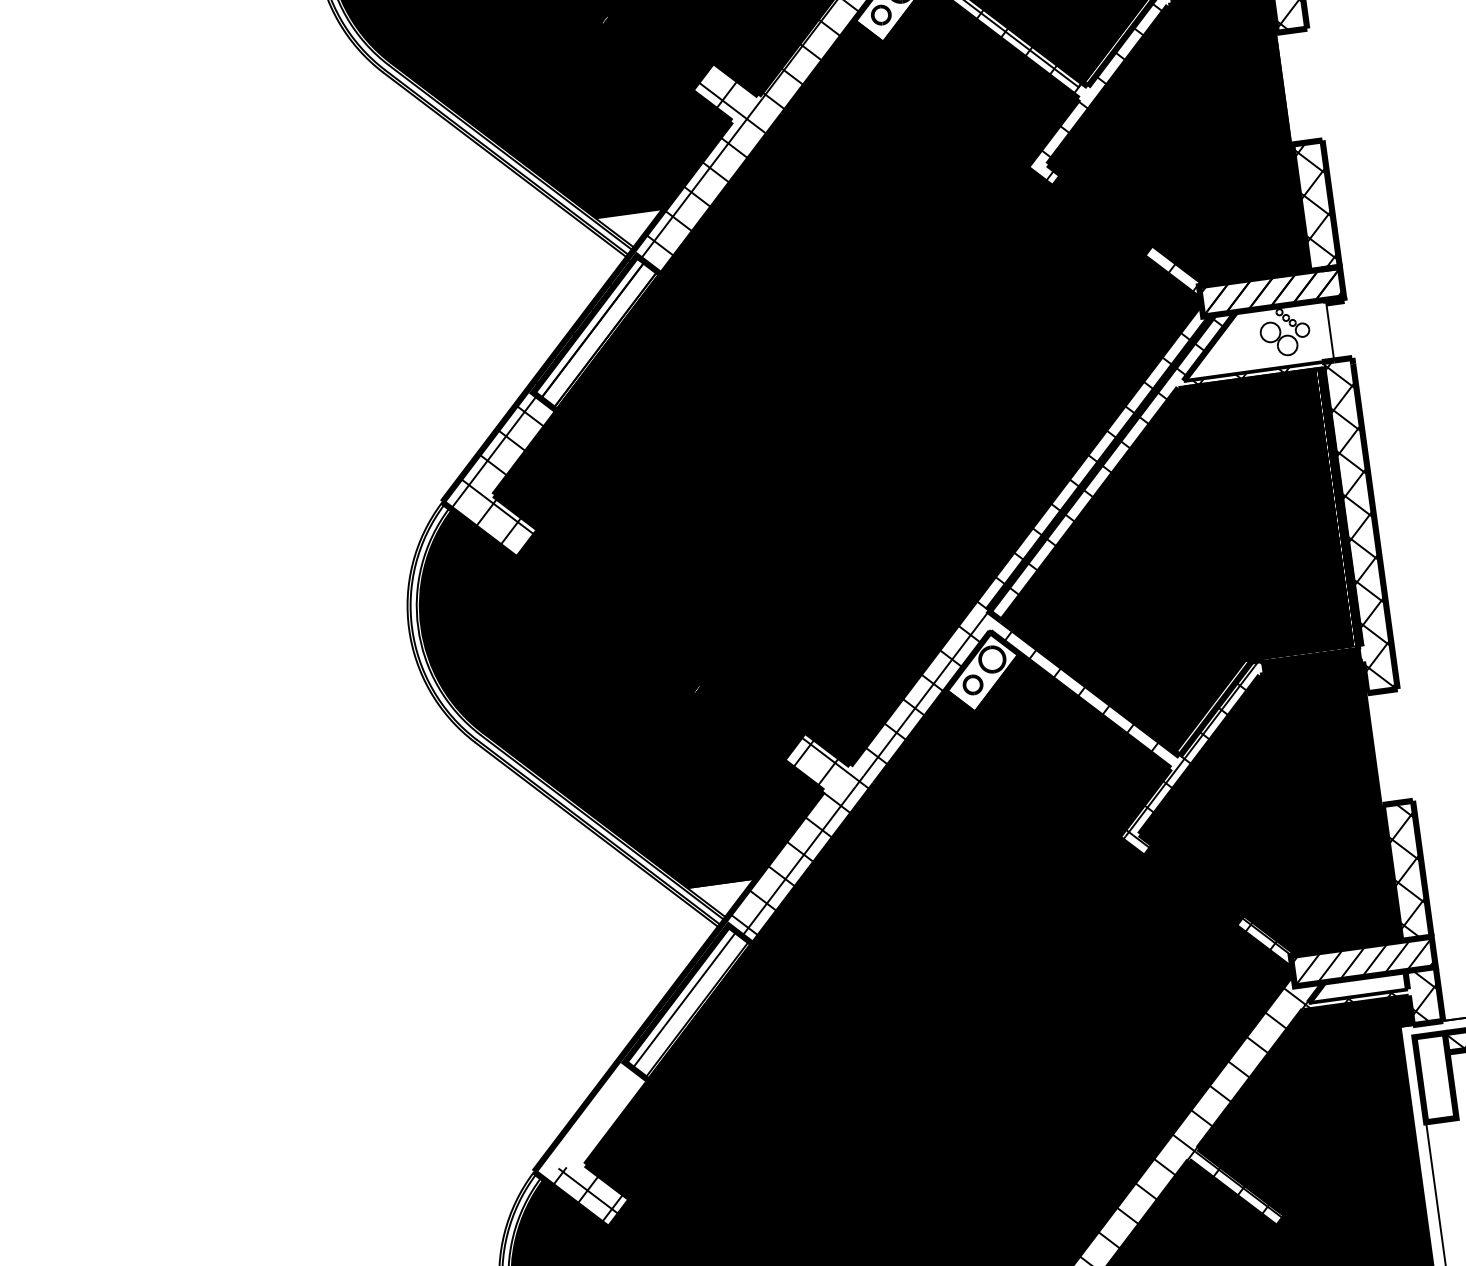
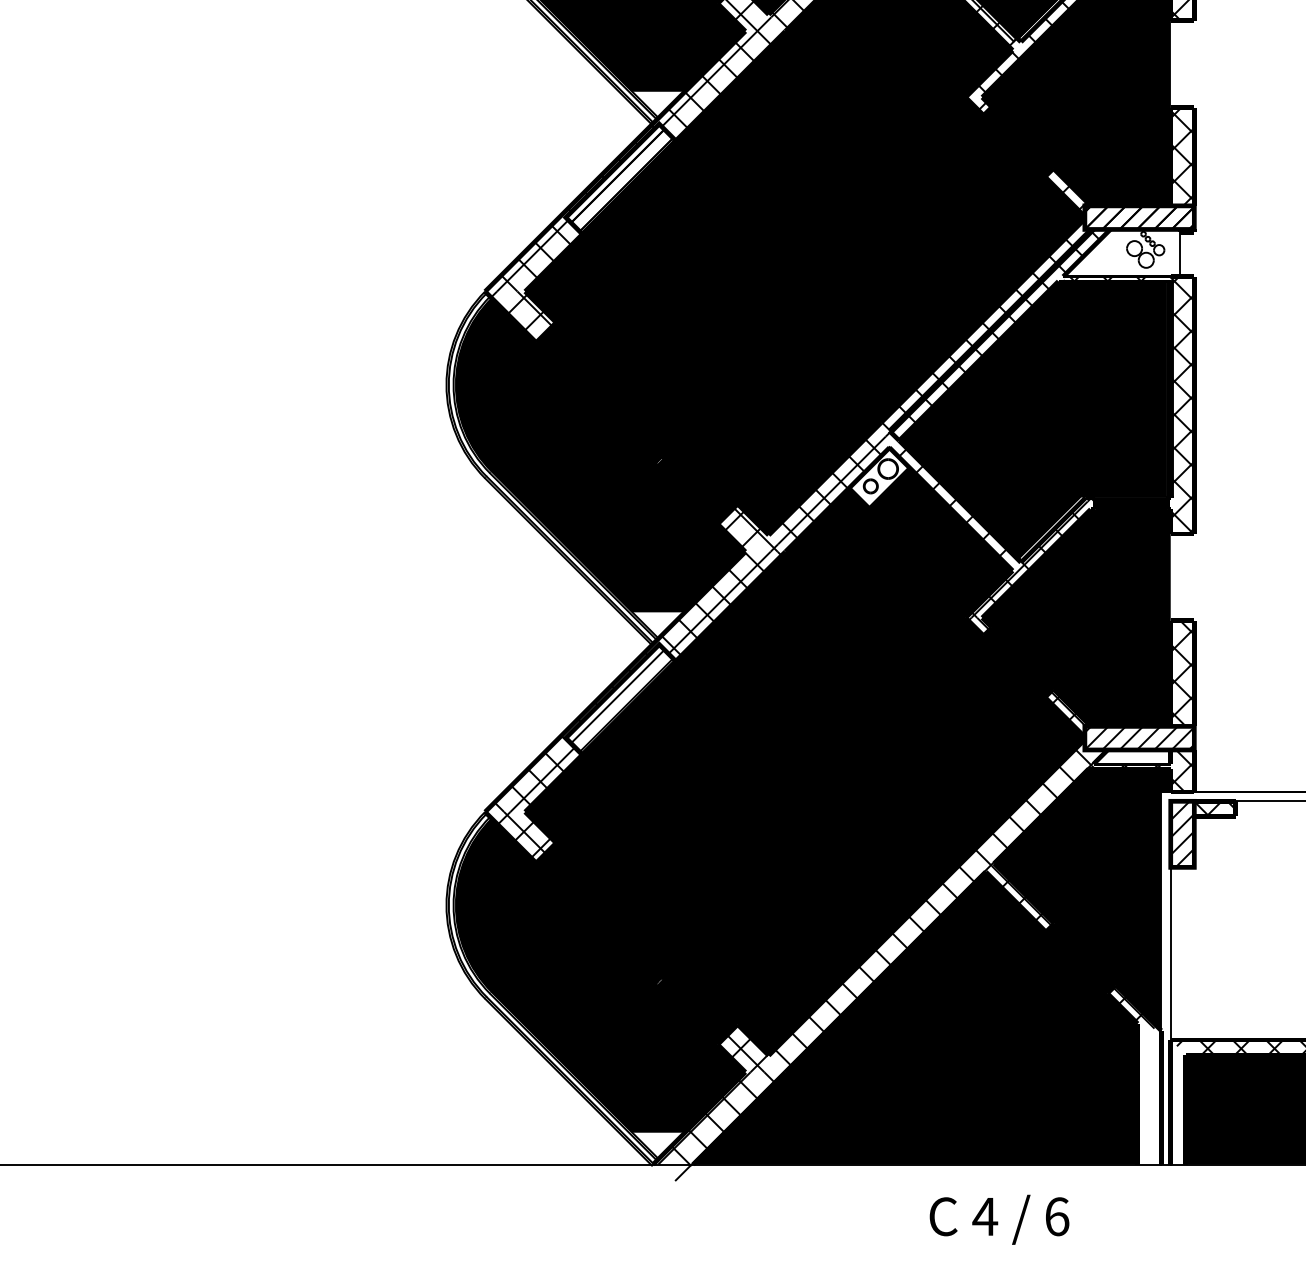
hatch: (1435, 1077) -> (1182, 834), added
hatch: (594, 1113) -> (537, 773), added

